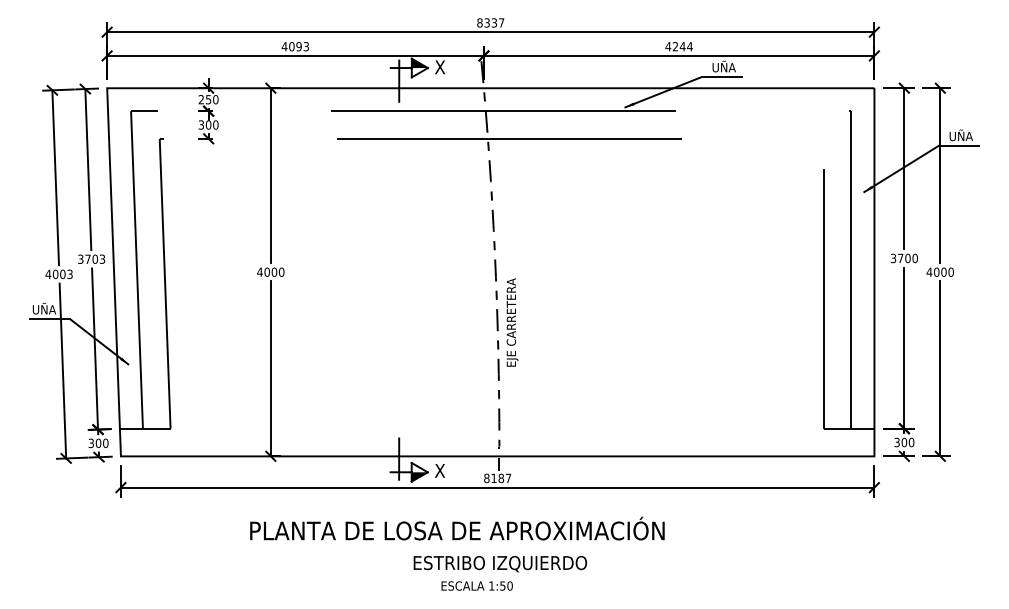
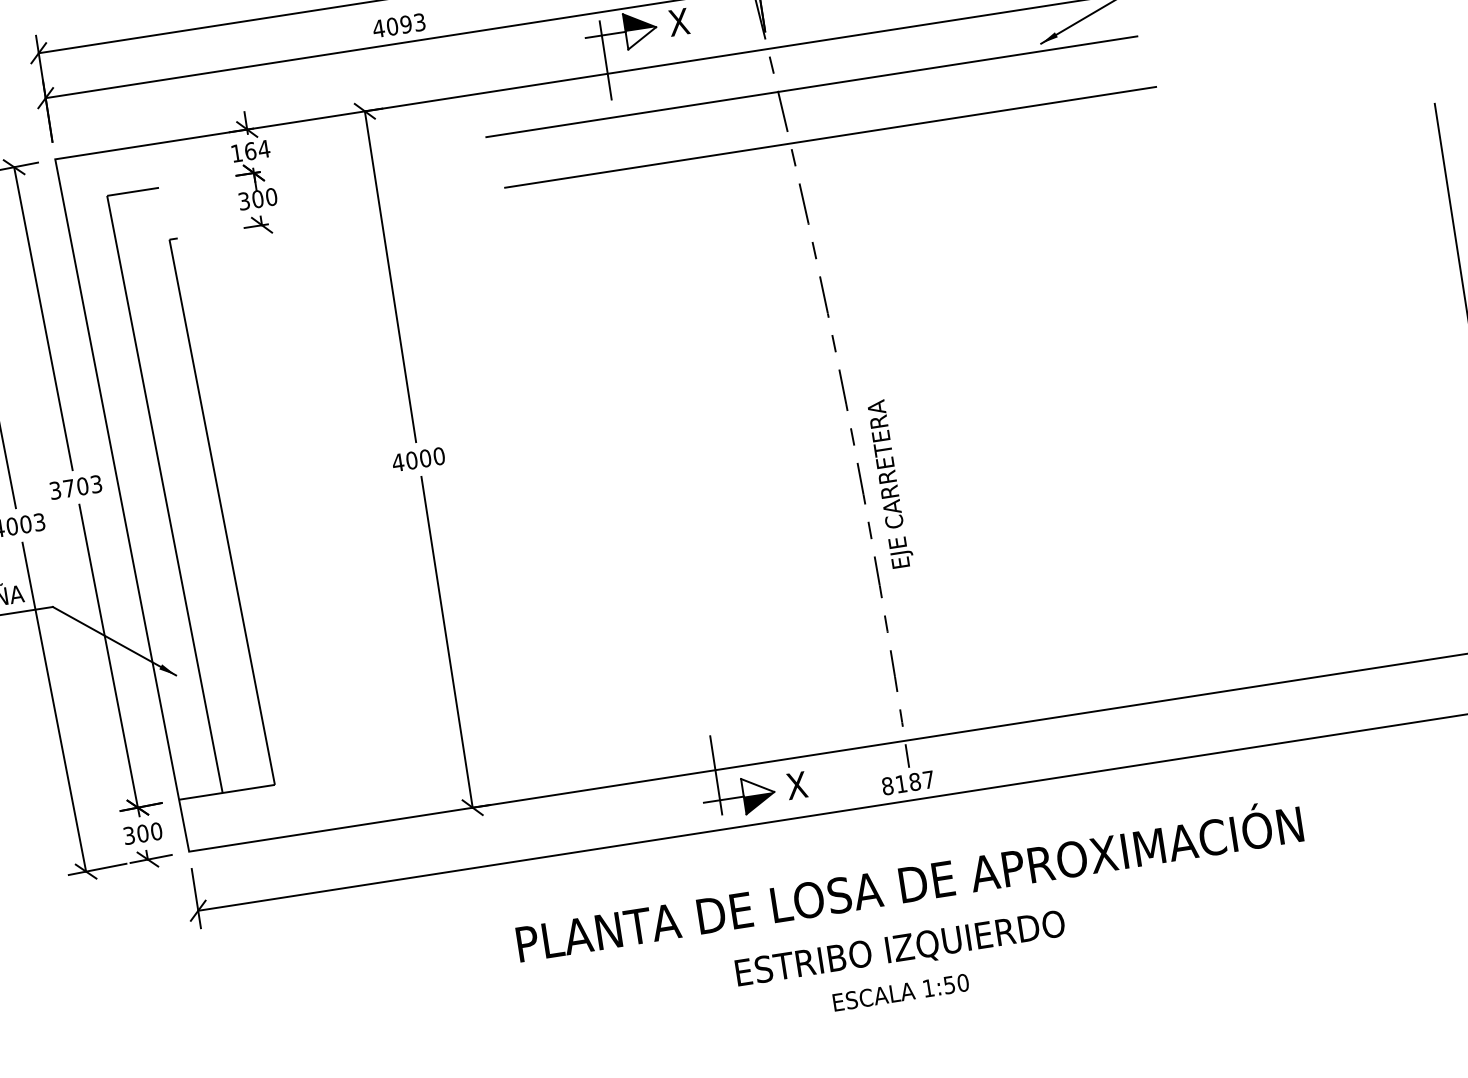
text: (208, 99) -> (250, 150), 250 -> 164
text: (457, 528) -> (909, 879), moved
text: (500, 564) -> (900, 950), moved

